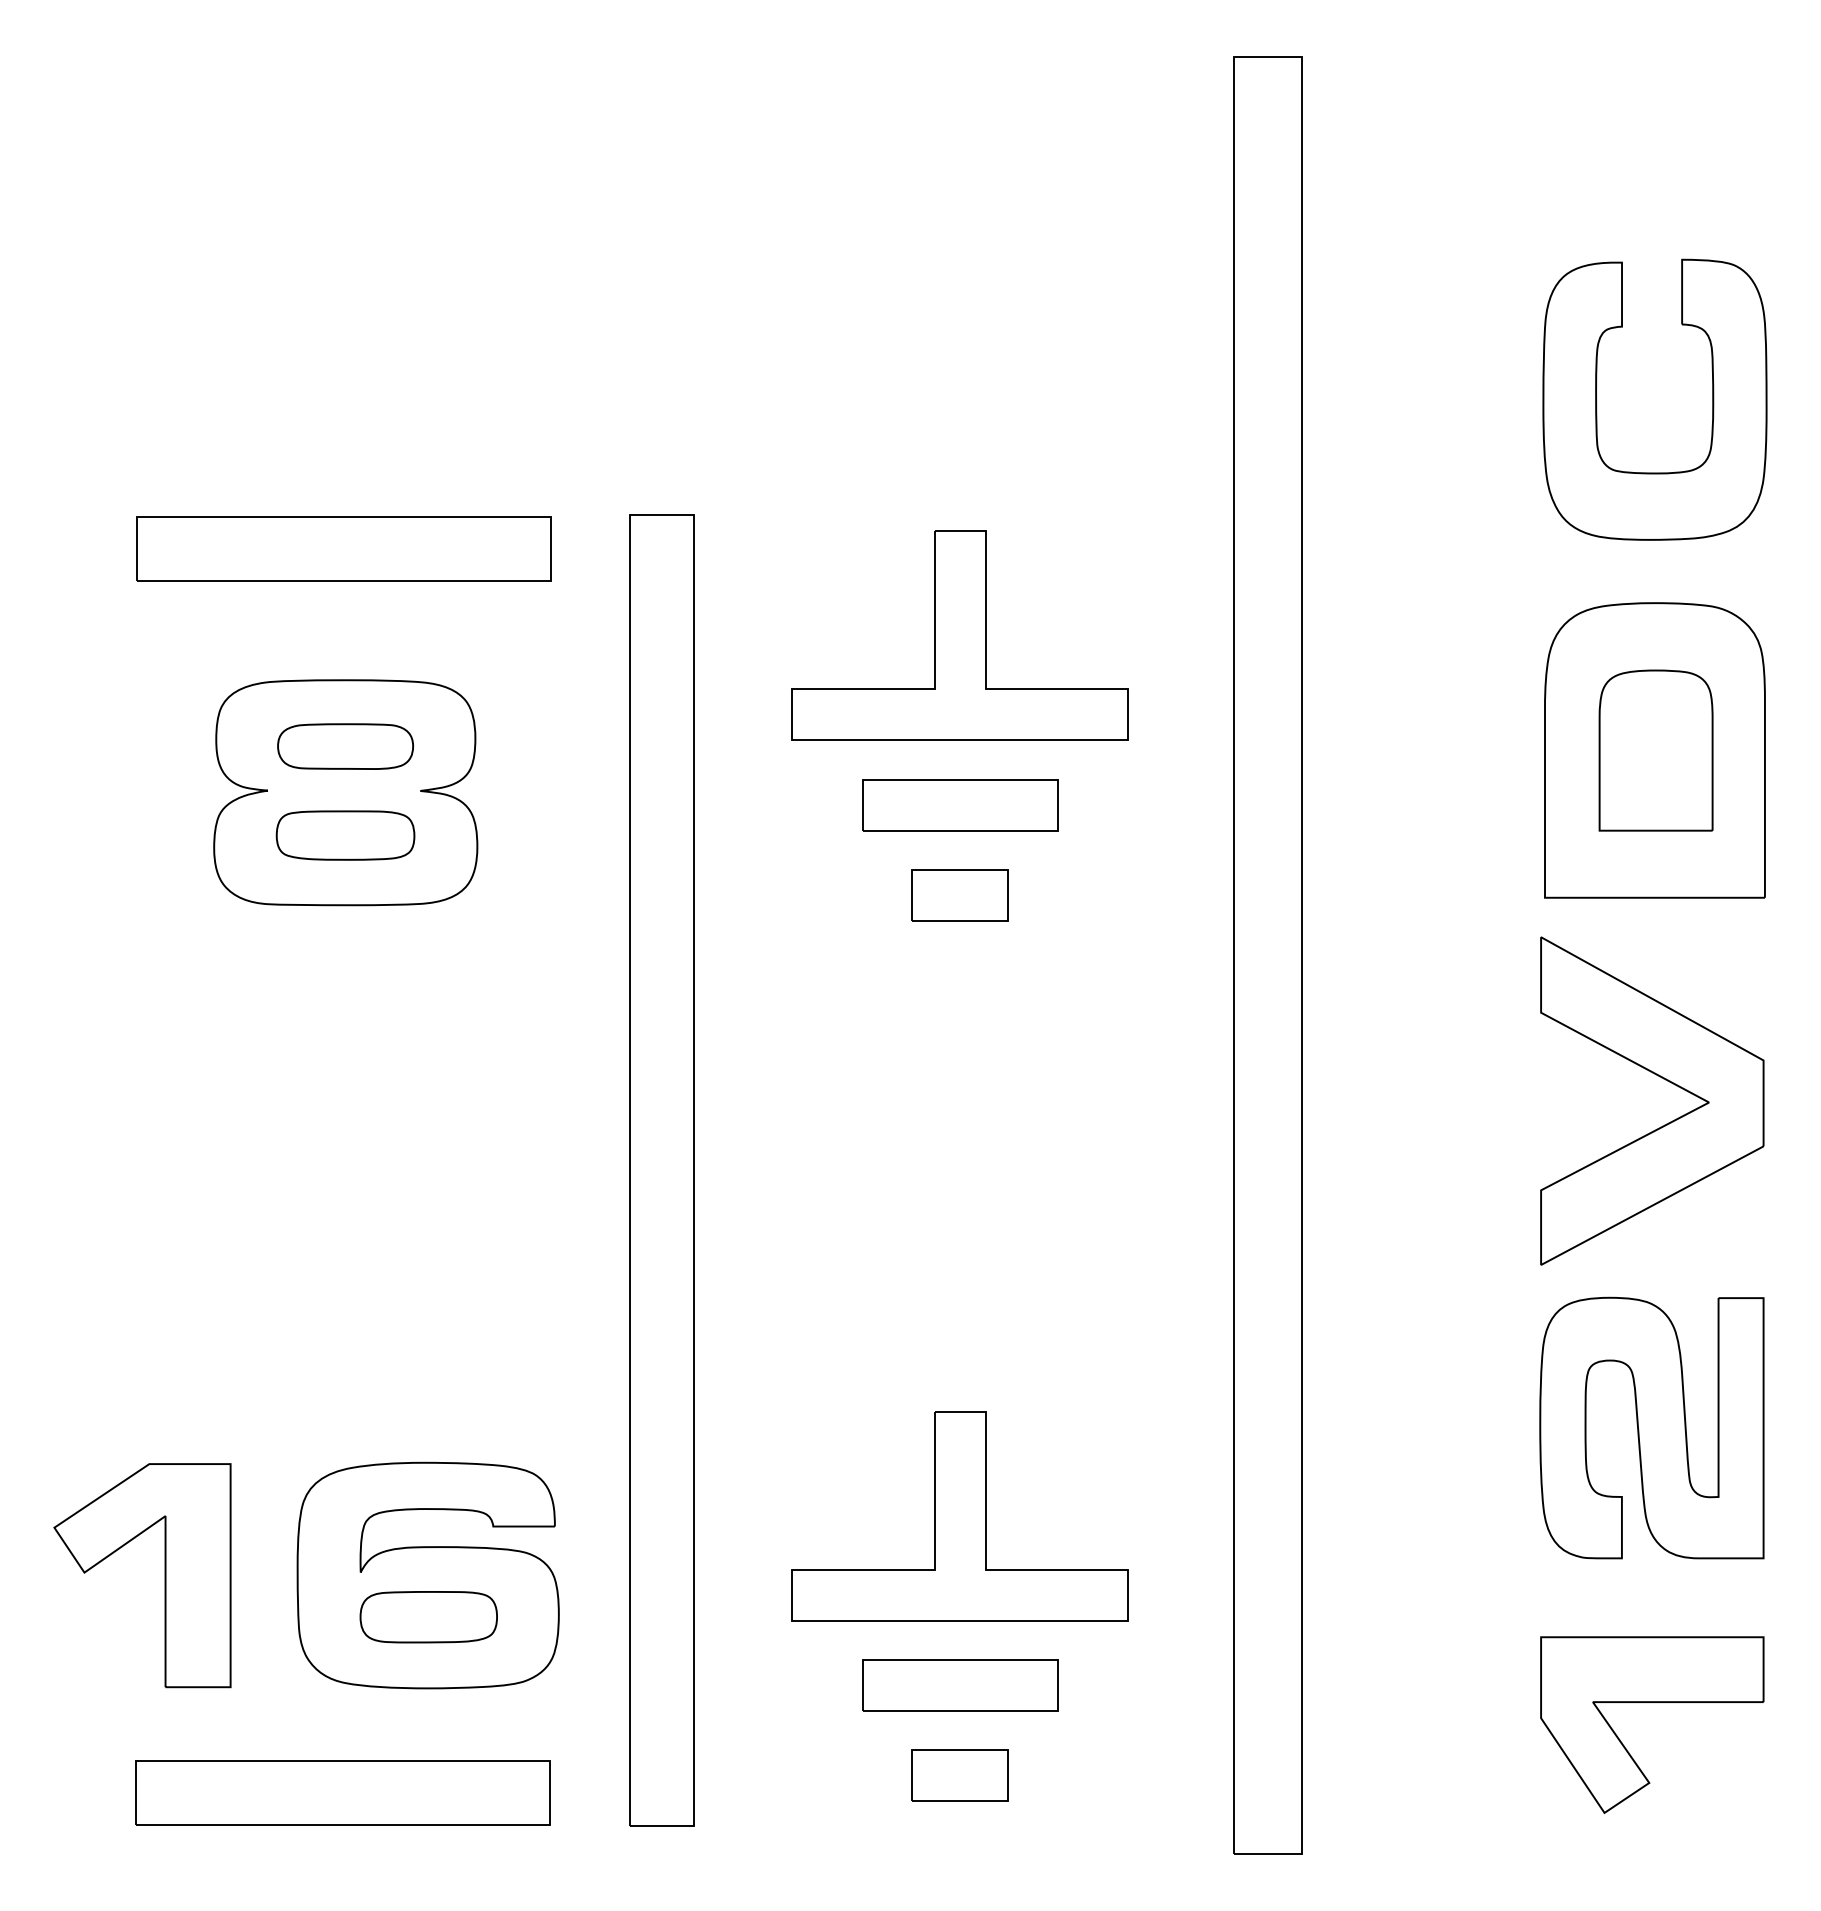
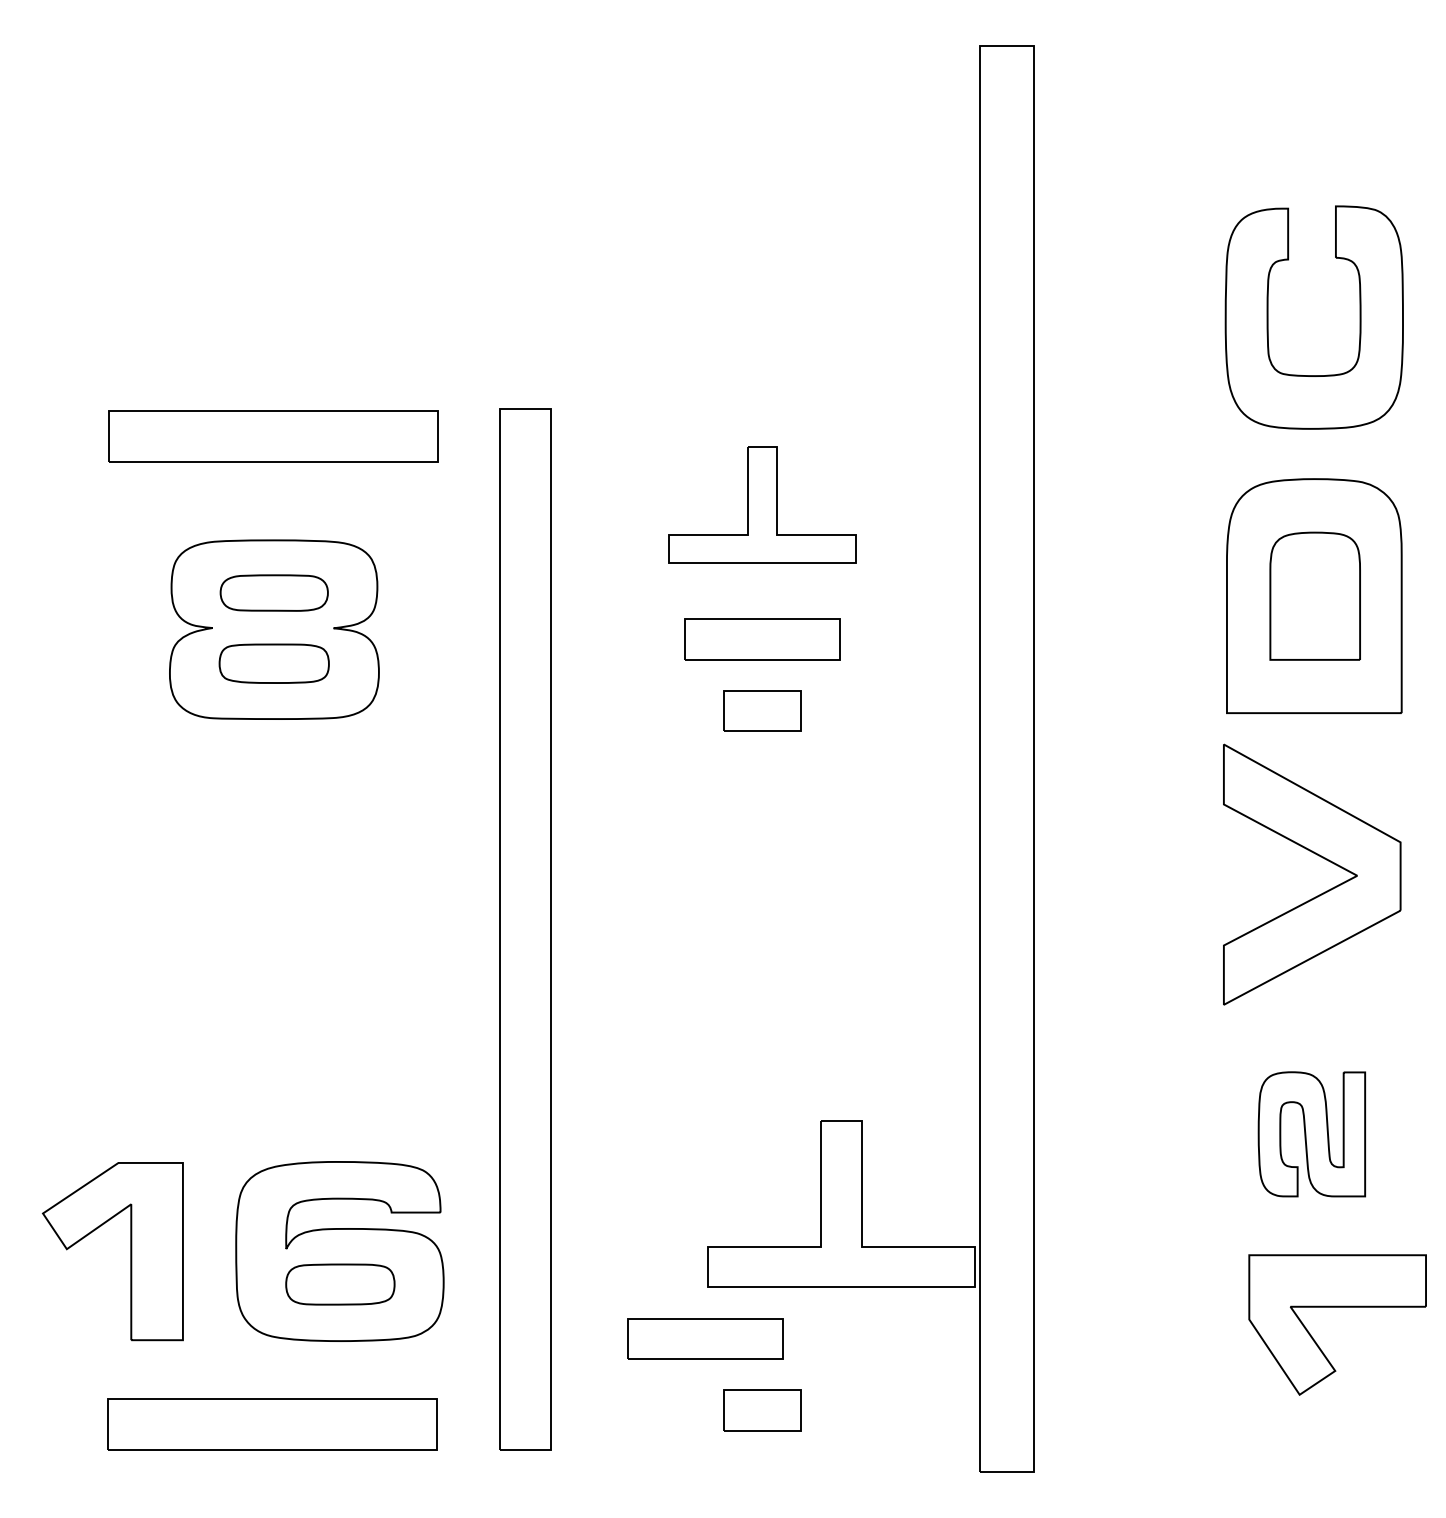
part: (959, 635) -> (761, 504), size x0.7
part: (1651, 1427) -> (1311, 1133), size x0.6
part: (959, 1516) -> (840, 1204), moved
part: (960, 1685) -> (705, 1338), moved
part: (1652, 1702) -> (1337, 1307), moved

